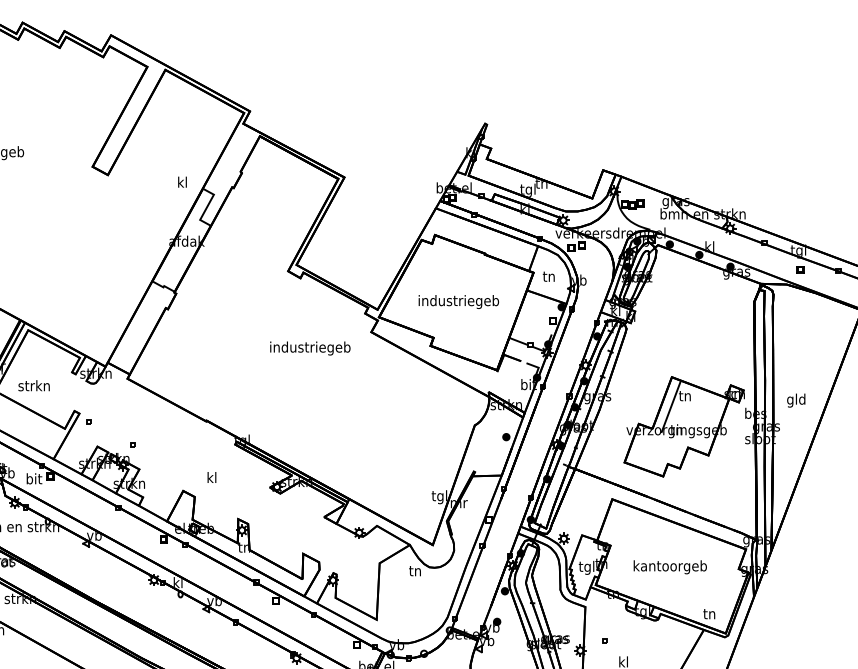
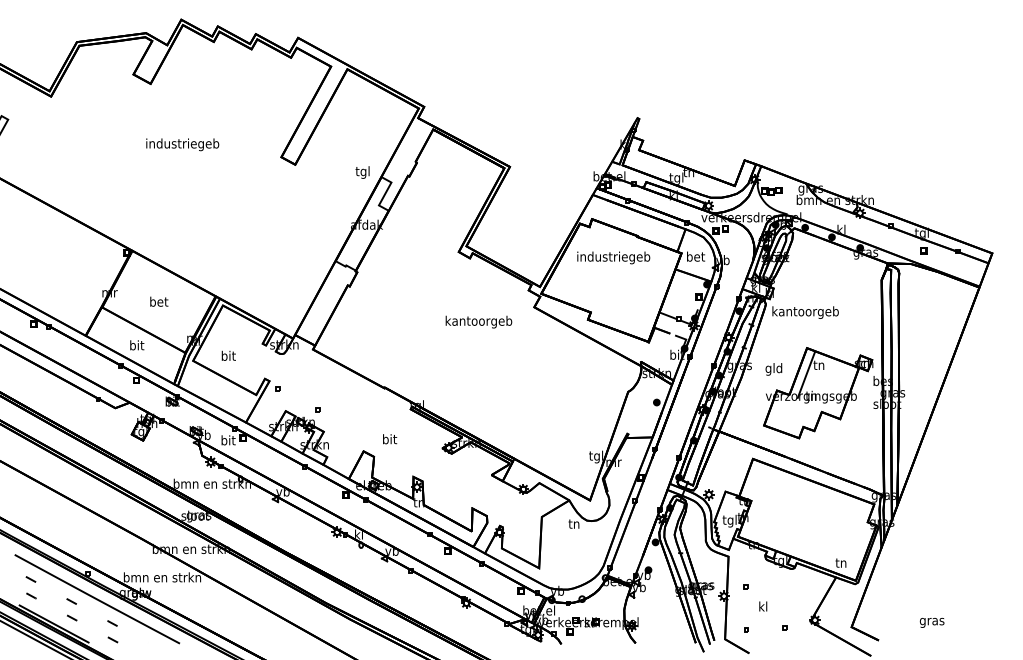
text: (182, 183) -> (362, 172), kl -> tgl
text: (550, 276) -> (696, 256), tn -> bet
text: (458, 301) -> (613, 257), moved
text: (309, 347) -> (478, 321), industriegeb -> kantoorgeb
text: (34, 385) -> (228, 355), strkn -> bit
text: (795, 400) -> (773, 369), moved
text: (212, 477) -> (390, 439), kl -> bit
text: (670, 567) -> (805, 312), moved

